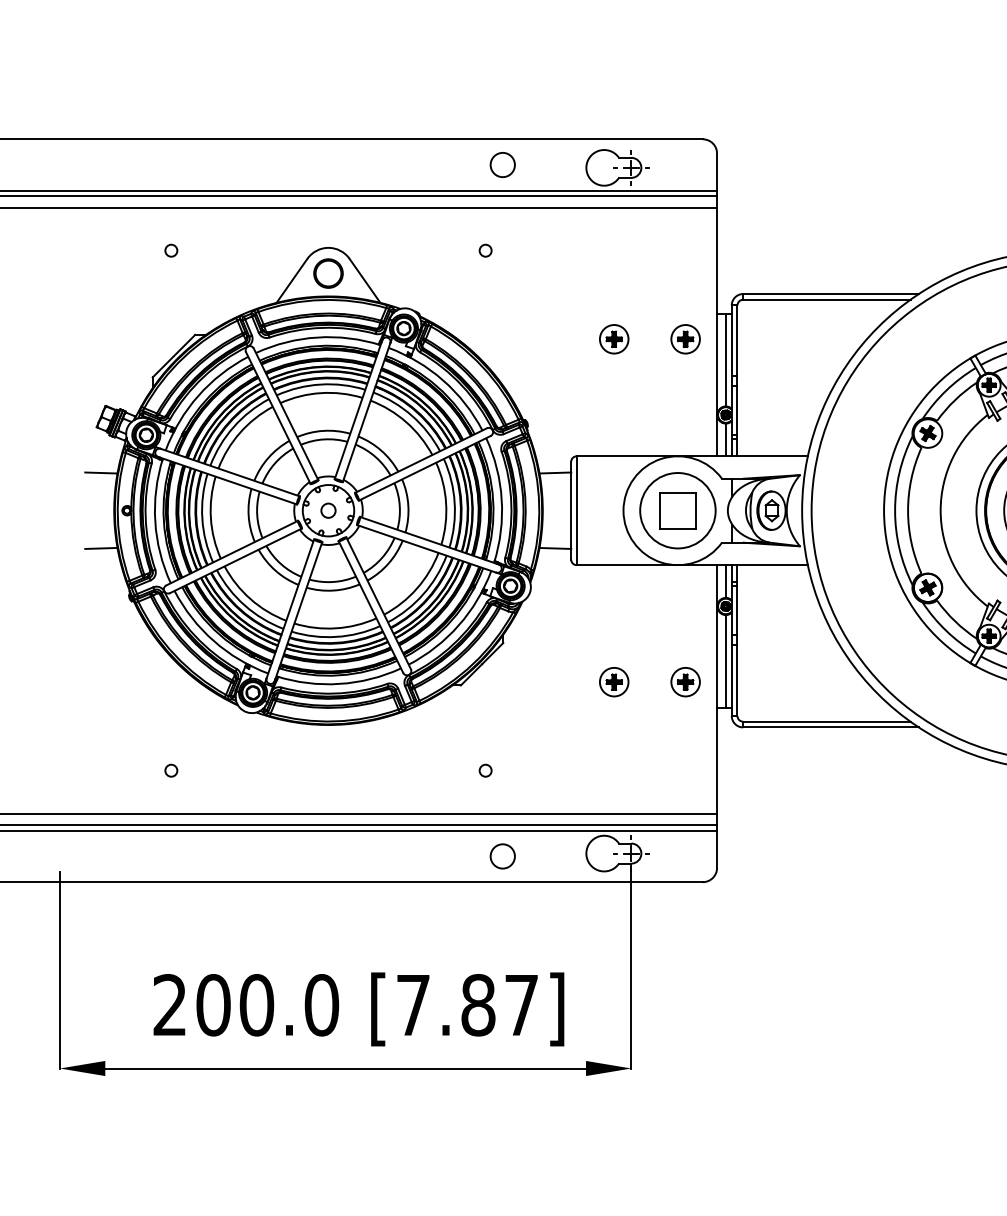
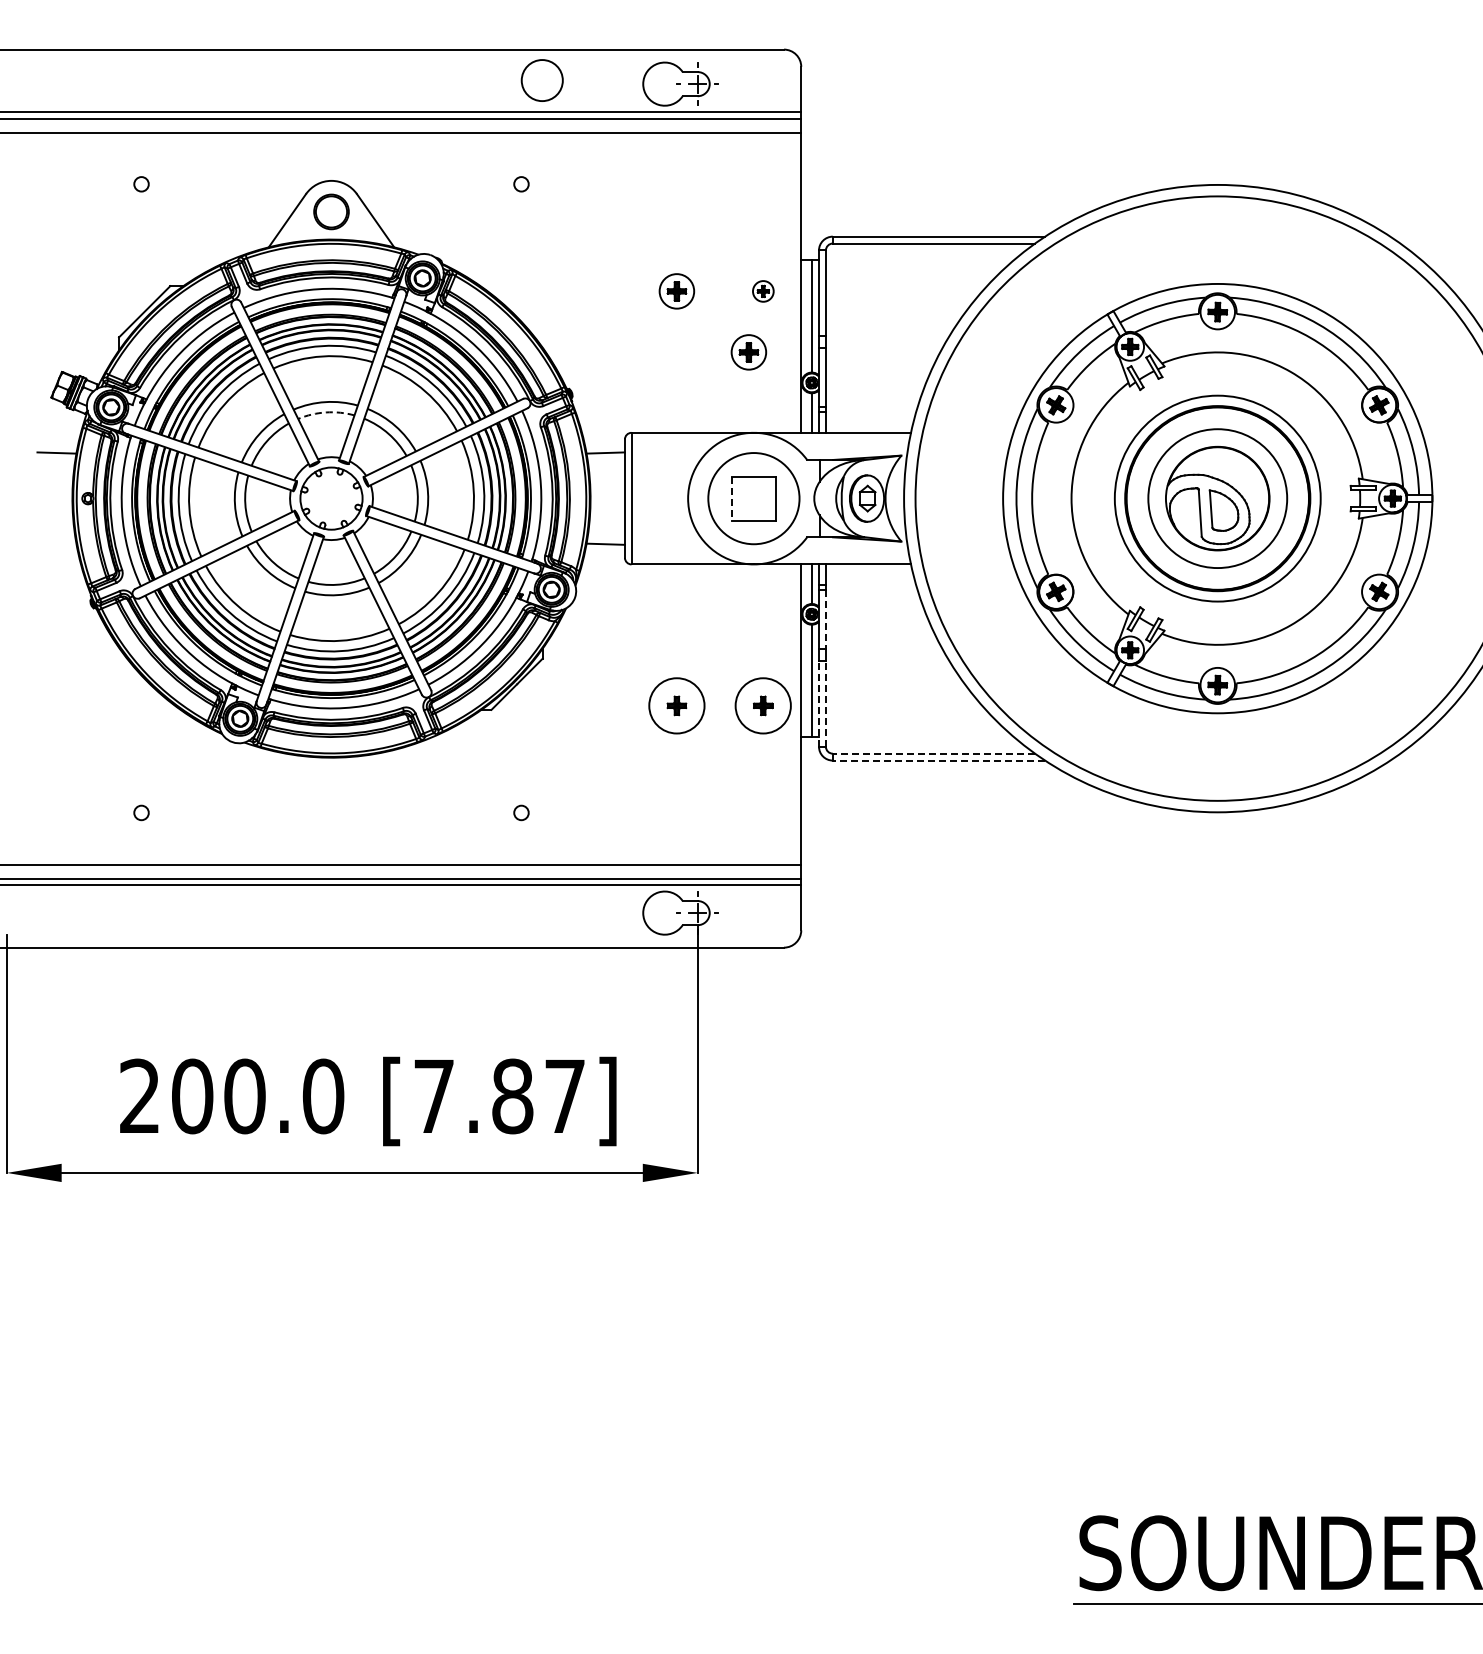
circle: (502, 164) -> (541, 80), size x1.4
part: (685, 339) -> (763, 291), size x0.6
part: (673, 389) -> (748, 352), added
arc: (324, 439) -> (326, 412), solid -> dashed
circle: (328, 510) -> (331, 498), removed
line: (659, 510) -> (731, 498), solid -> dashed
line: (101, 547) -> (56, 543), removed
line: (737, 611) -> (825, 620), solid -> dashed
circle: (613, 681) -> (676, 705), size x1.6
circle: (685, 681) -> (763, 705), size x1.6
line: (732, 681) -> (819, 704), solid -> dashed
line: (737, 681) -> (825, 704), solid -> dashed
line: (826, 721) -> (933, 753), solid -> dashed
line: (830, 727) -> (938, 760), solid -> dashed
circle: (502, 856) -> (541, 916), removed

